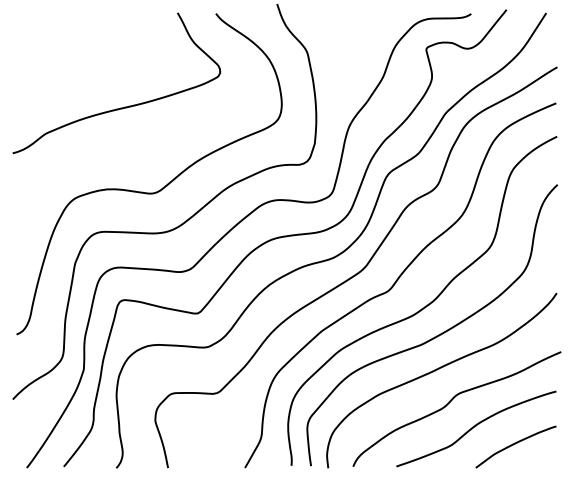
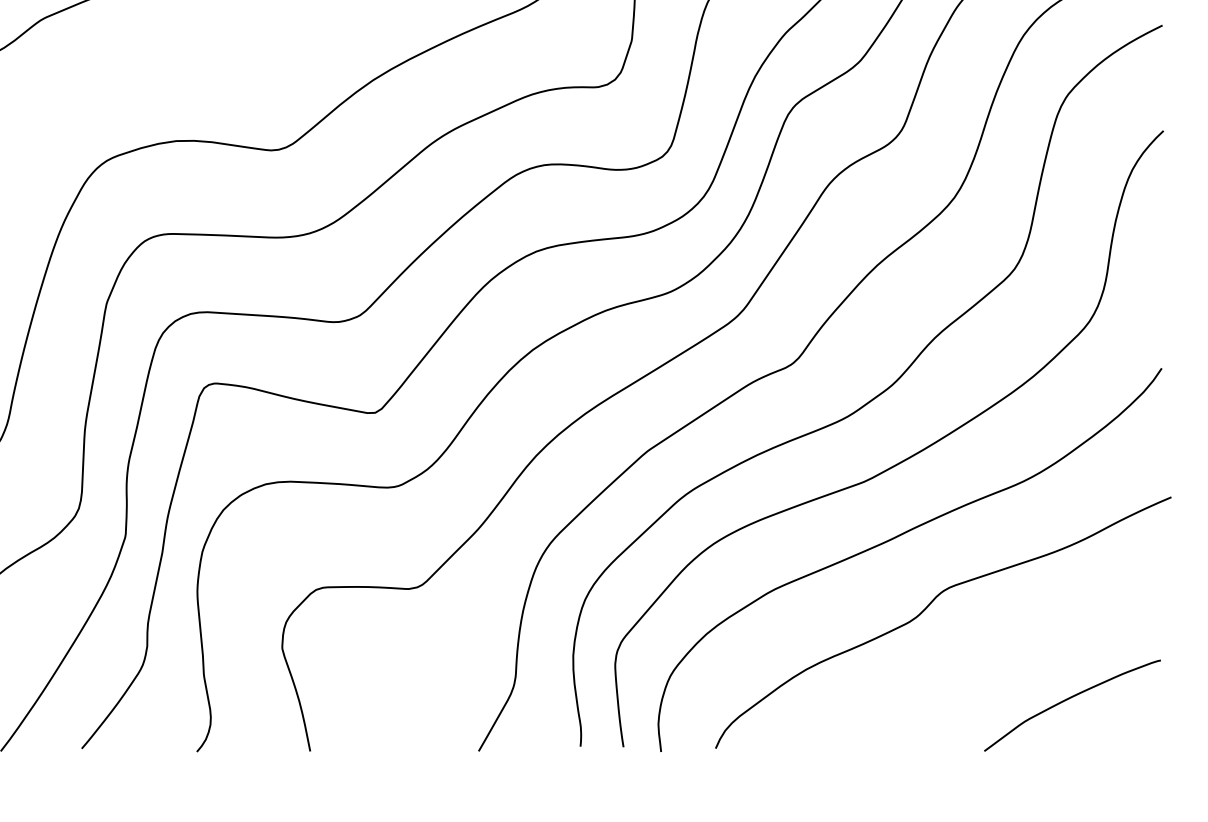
curve: (476, 426) -> (985, 660), removed

